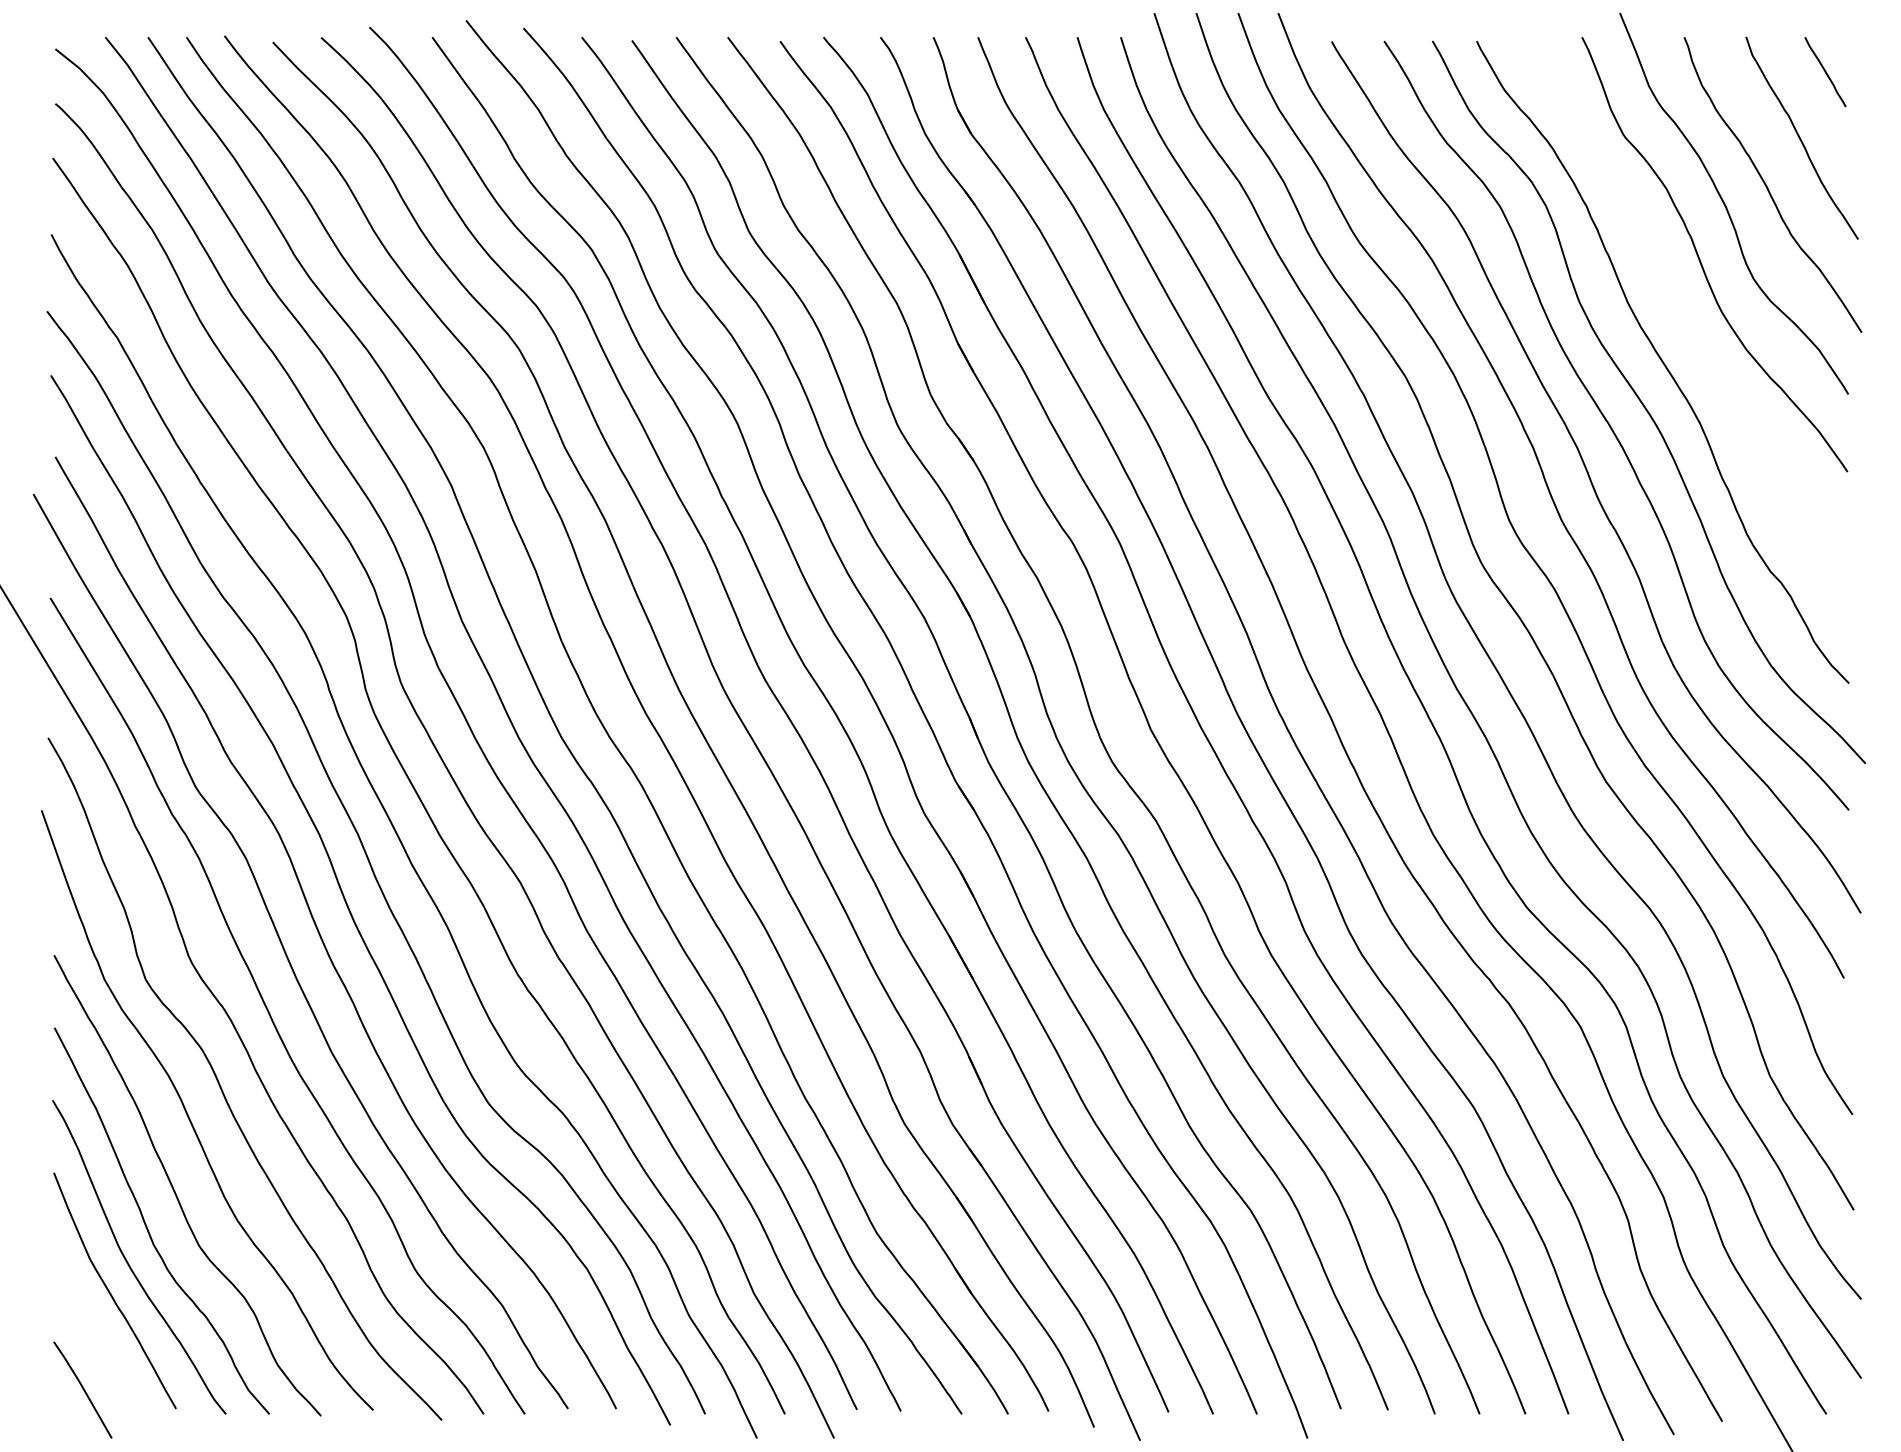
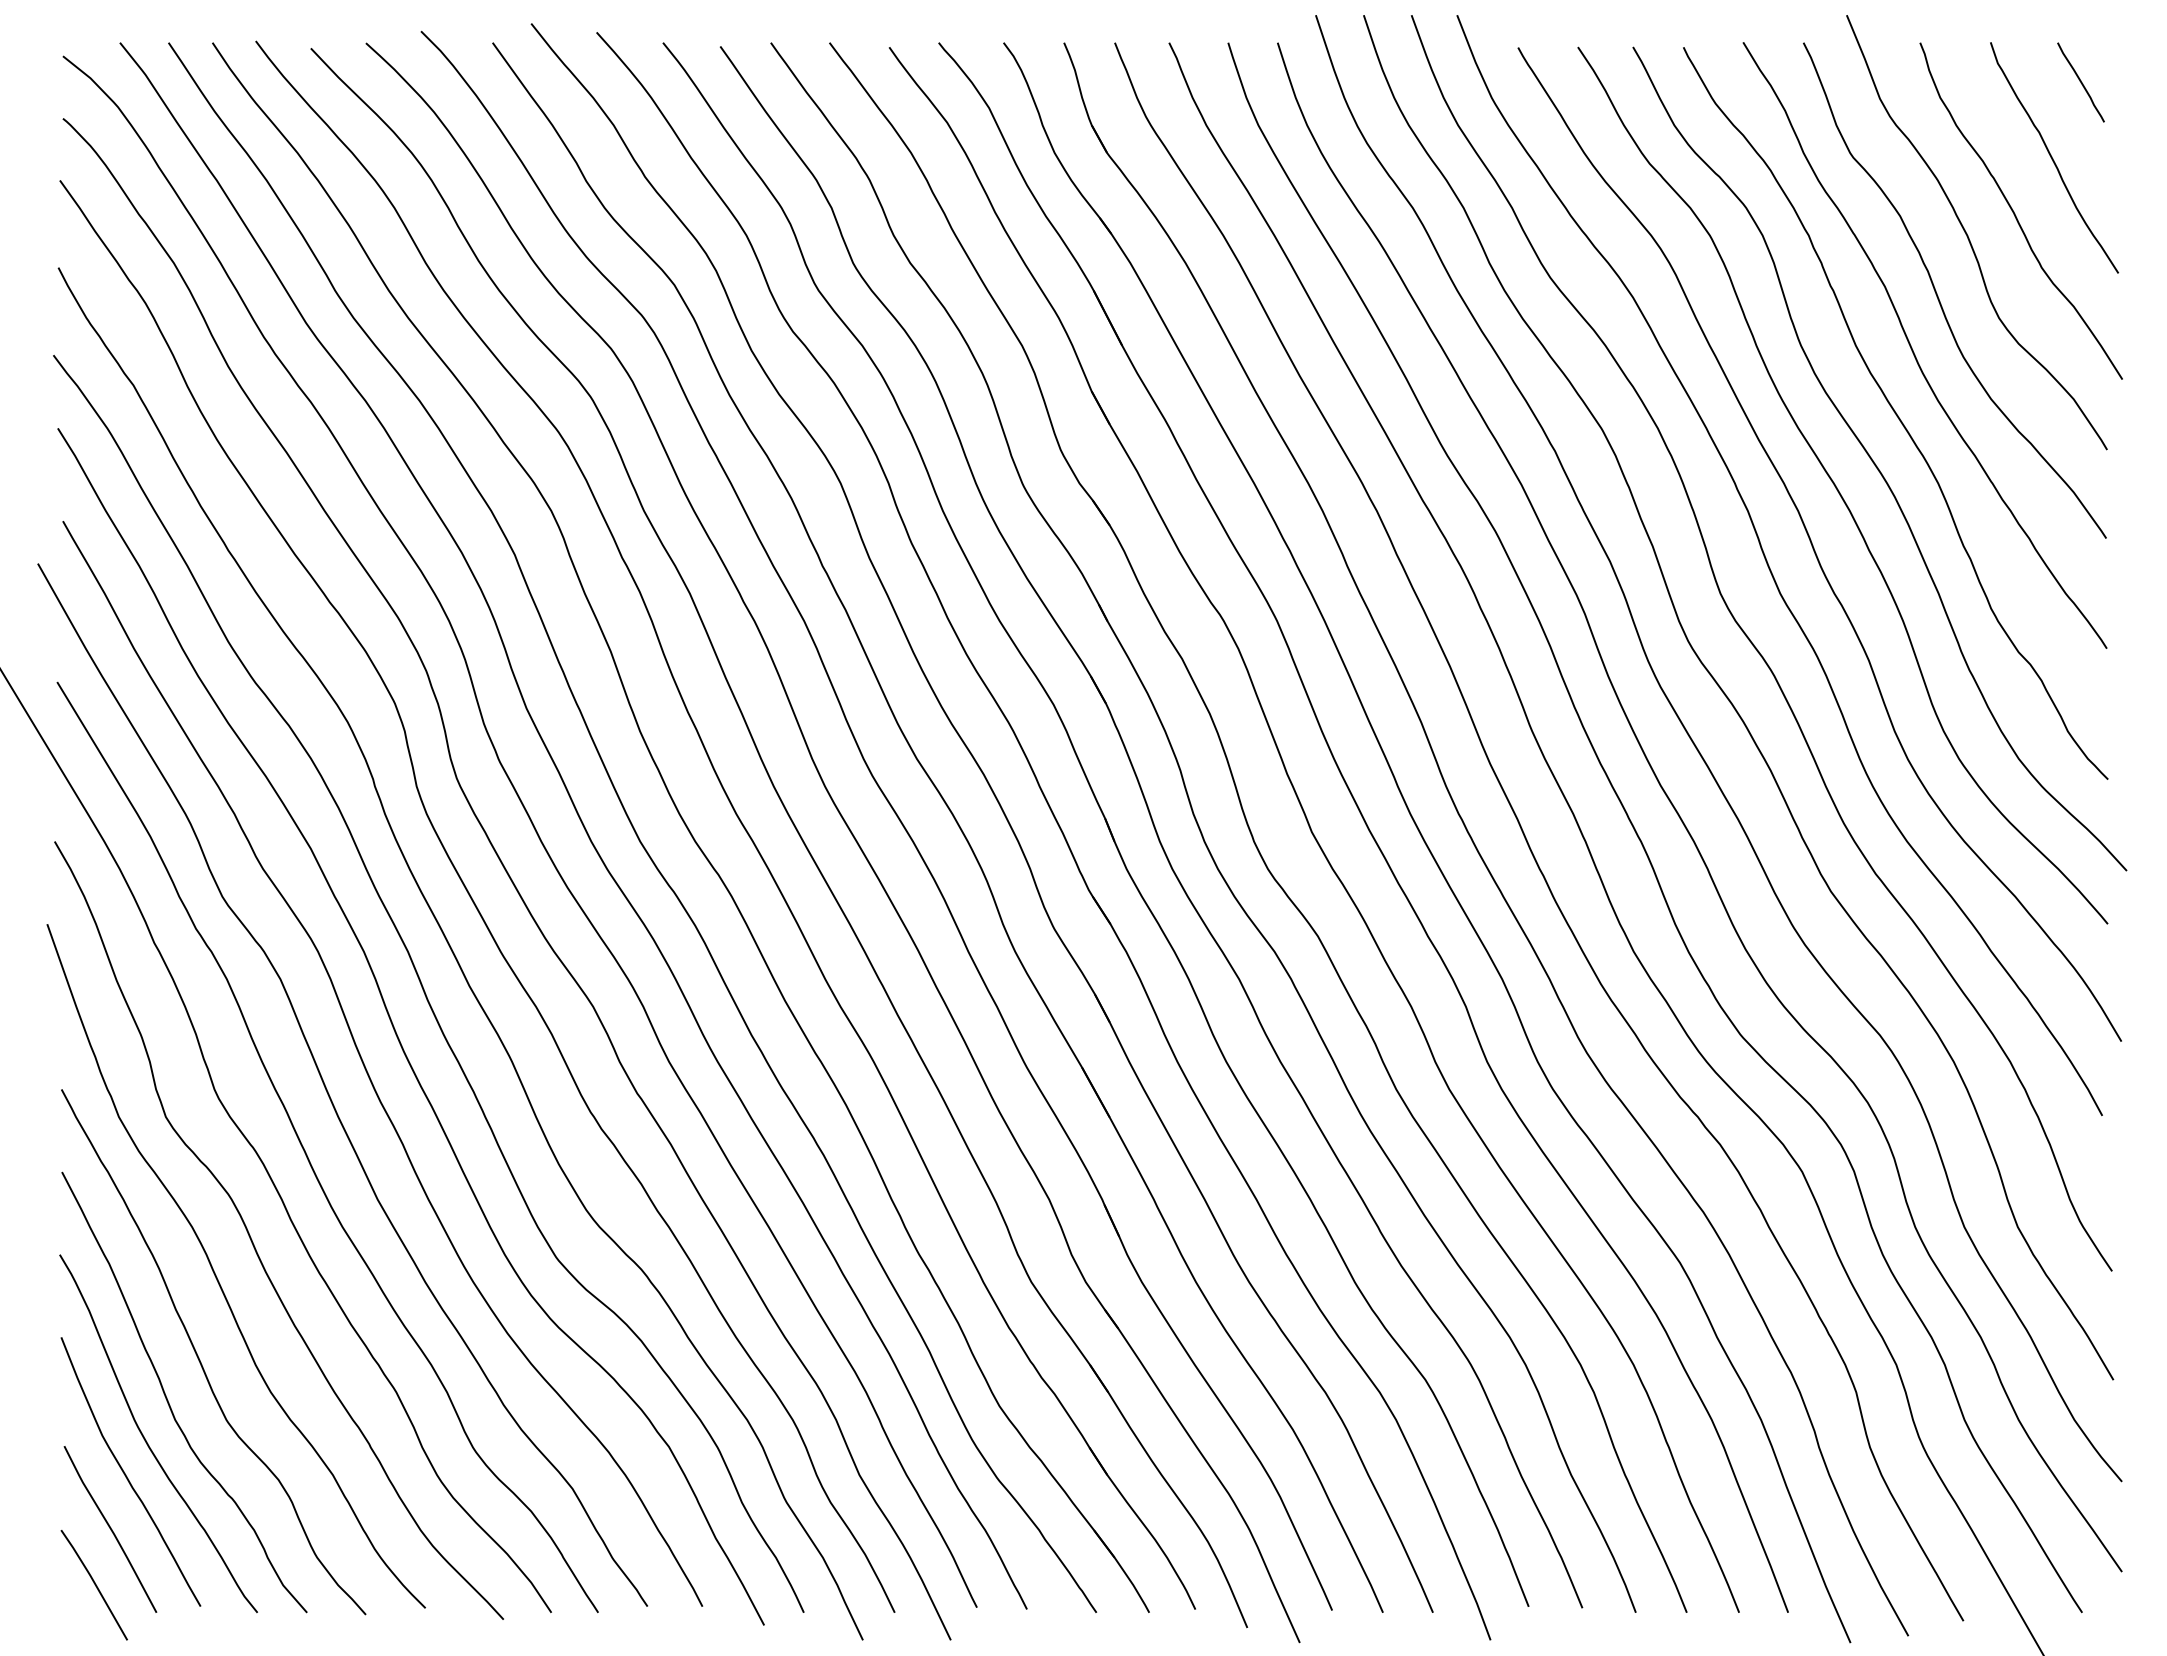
curve: (1678, 307) -> (1913, 350), added
curve: (97, 1341) -> (110, 1529), added

